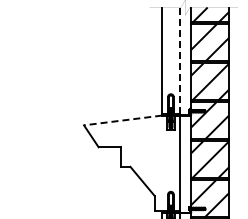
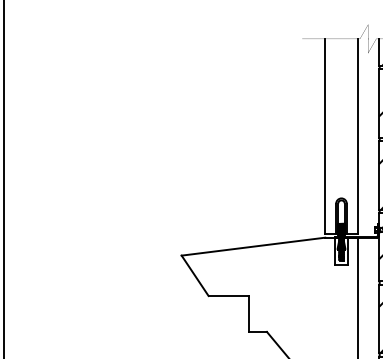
line: (179, 60) -> (357, 136), dashed -> solid
line: (122, 120) -> (252, 246), dashed -> solid

